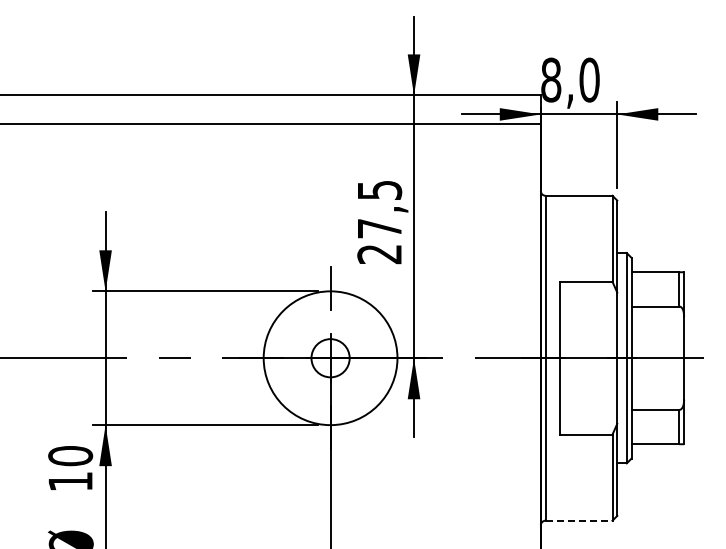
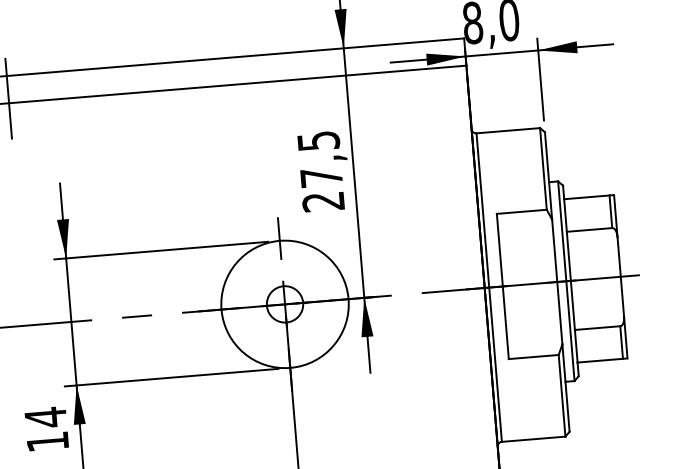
line: (59, 119) -> (8, 98), added
text: (70, 455) -> (45, 417), 10 -> 14
line: (579, 520) -> (534, 439), dashed -> solid

